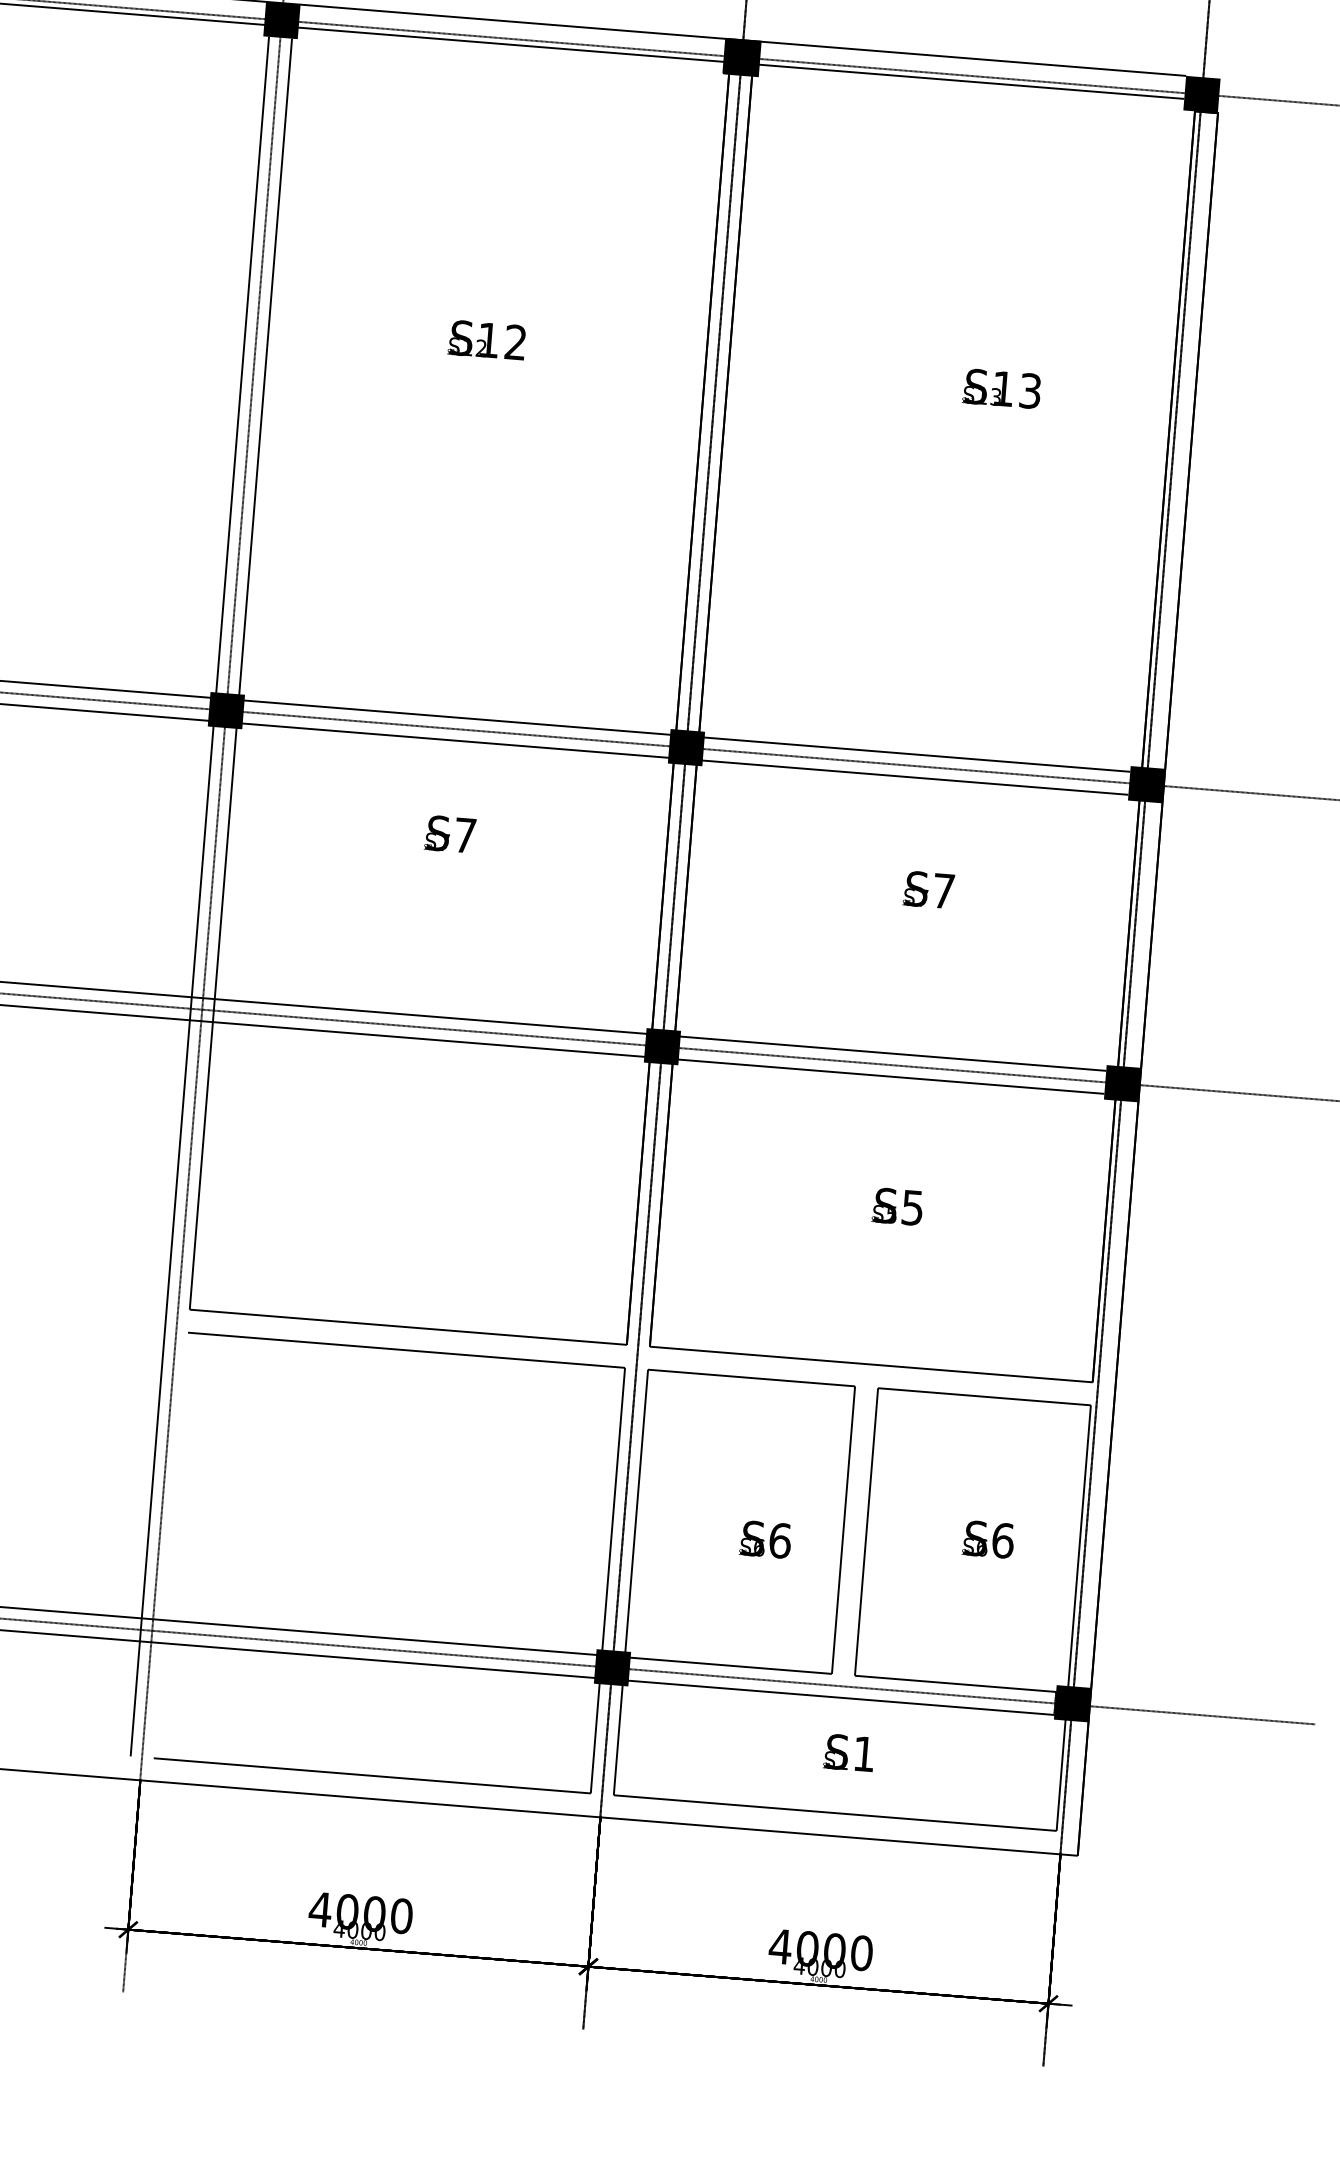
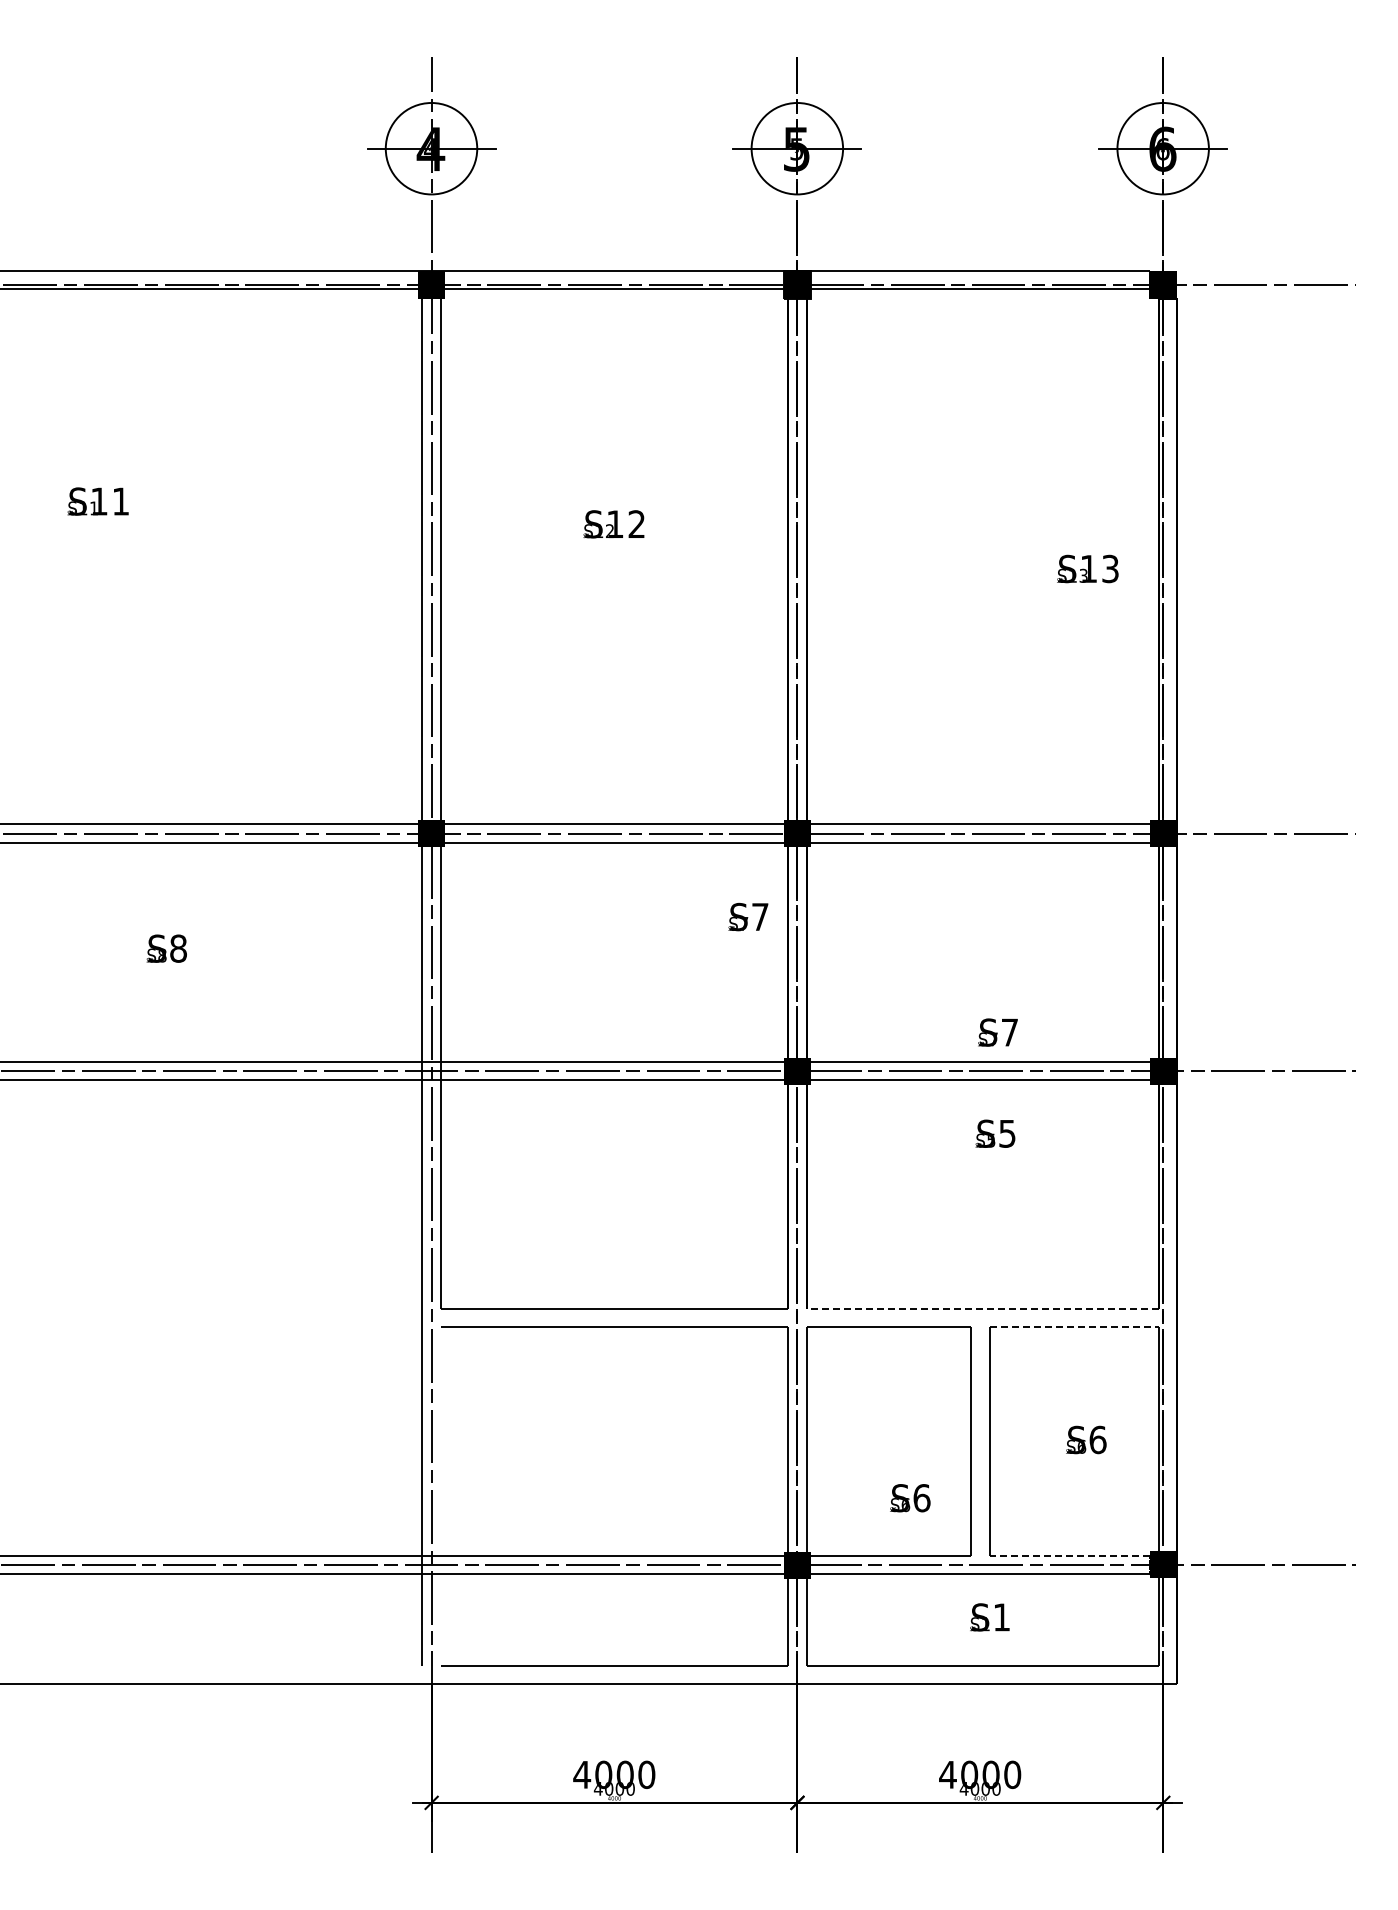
text: (1001, 388) -> (1087, 568), moved
text: (450, 833) -> (748, 916), moved
text: (928, 889) -> (997, 1032), moved
text: (897, 1206) -> (995, 1133), moved
line: (871, 1364) -> (982, 1309), solid -> dashed
line: (984, 1396) -> (1074, 1327), solid -> dashed
text: (765, 1540) -> (910, 1498), moved
line: (955, 1684) -> (1069, 1556), solid -> dashed

